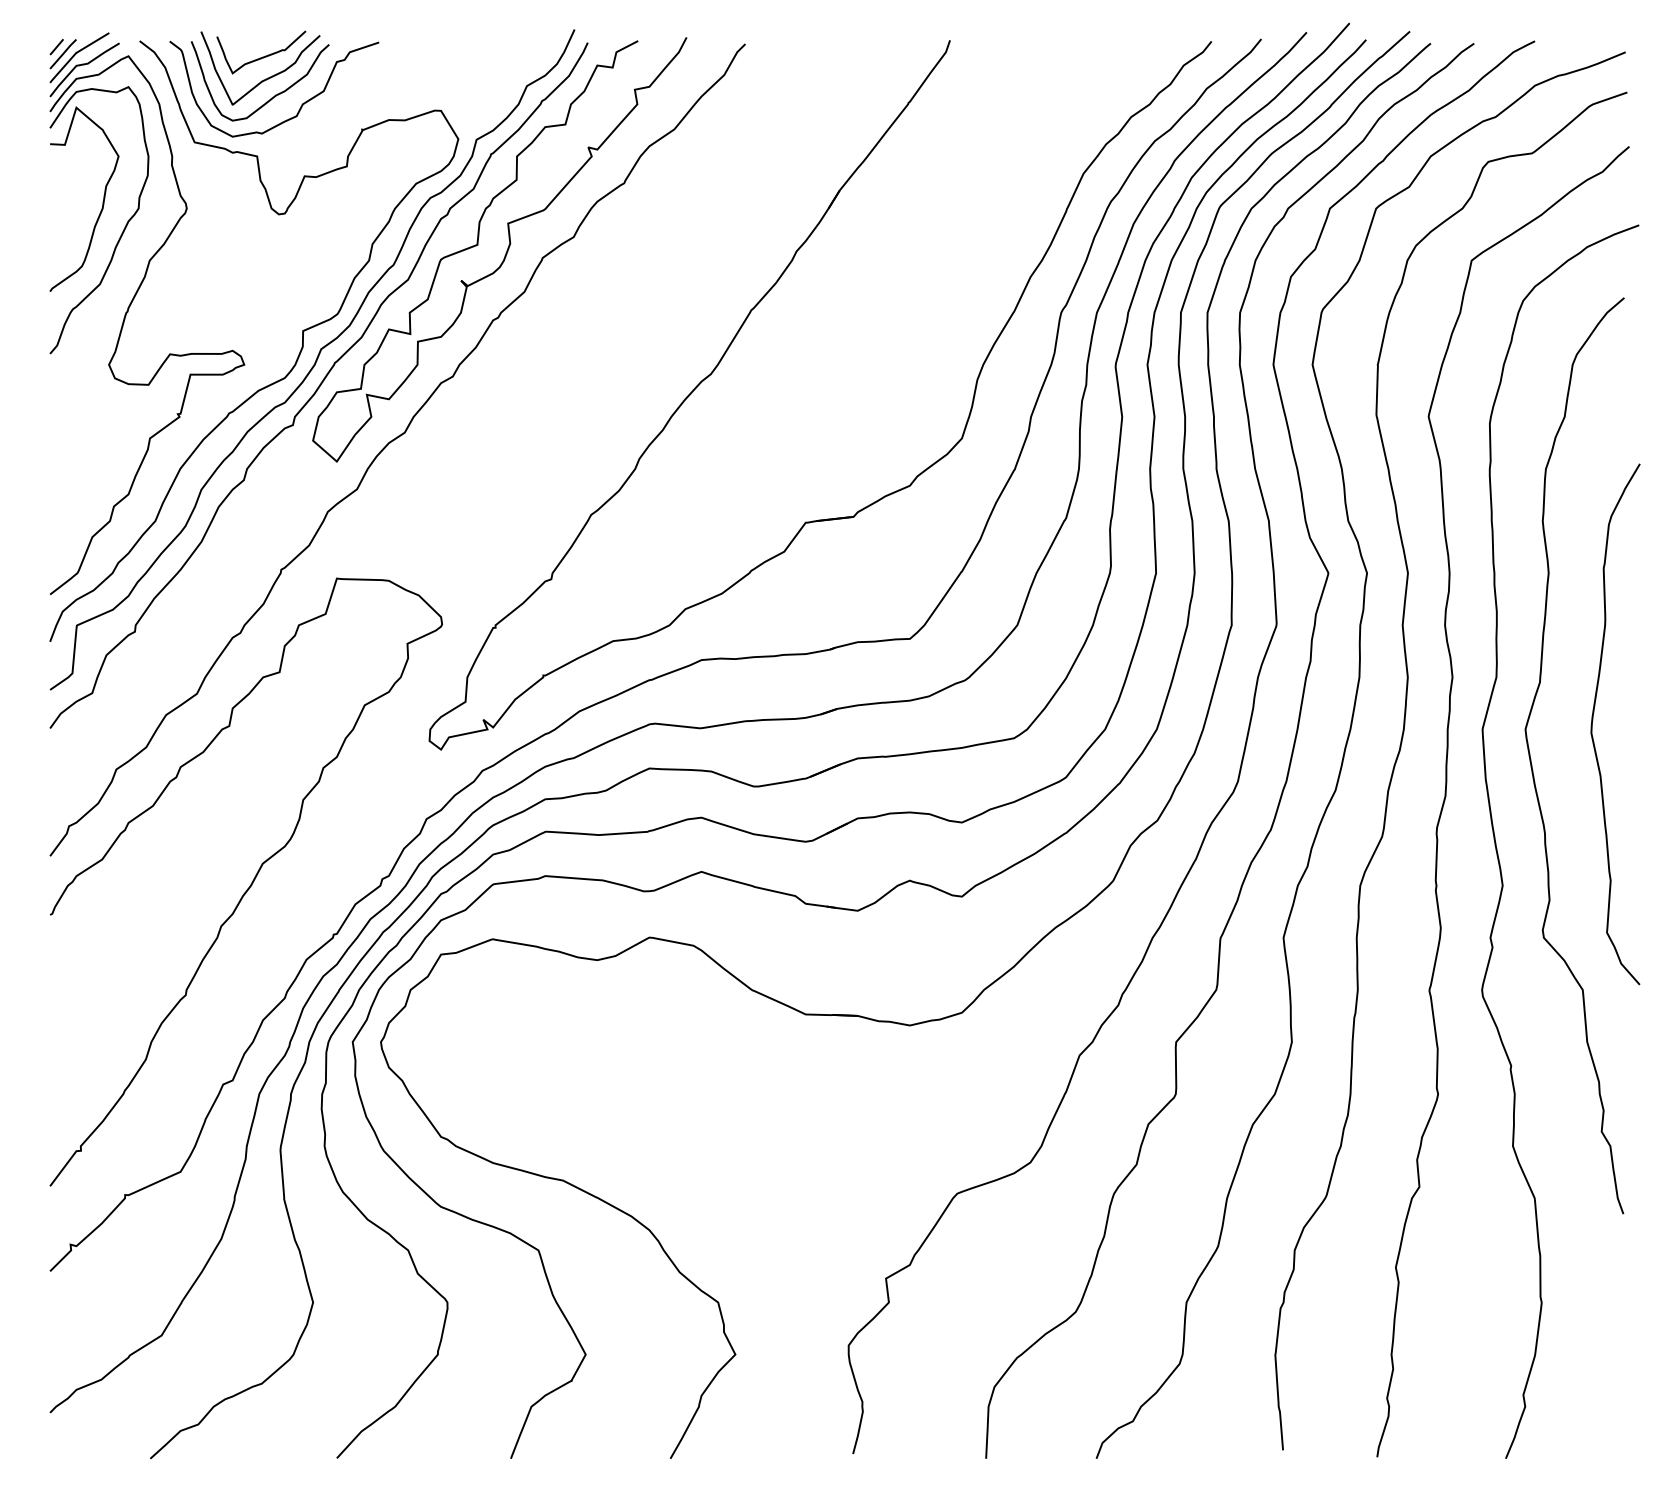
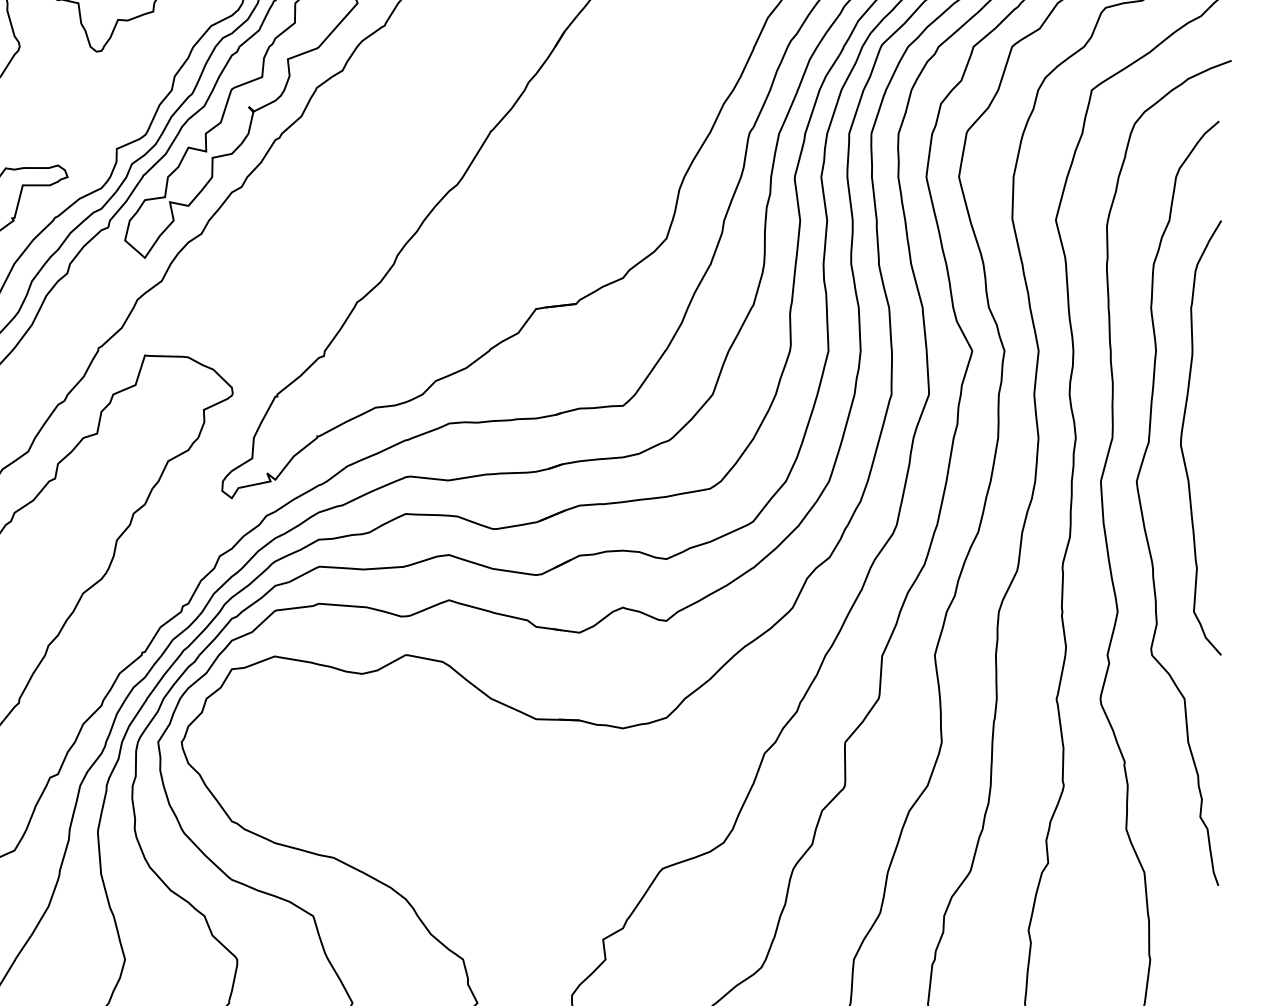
curve: (1593, 720) -> (1182, 434), moved

